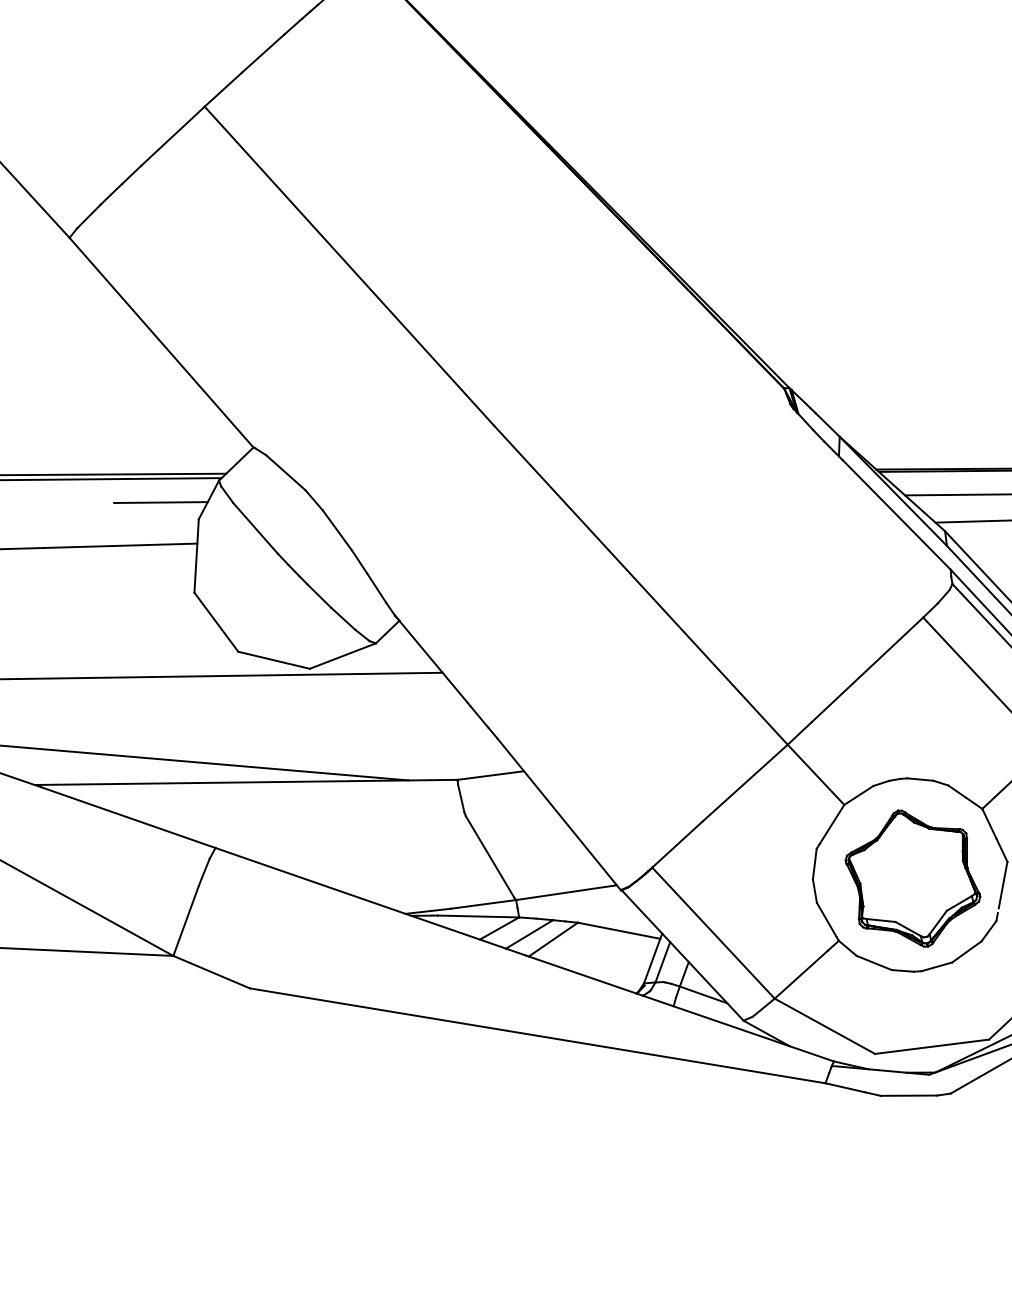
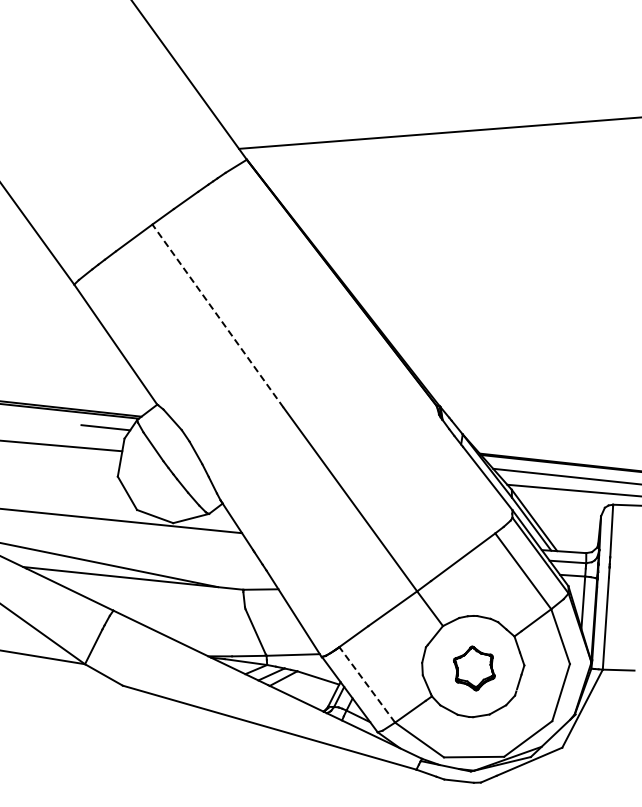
line: (350, 266) -> (218, 316), solid -> dashed
part: (913, 878) -> (474, 668), size x0.6
line: (713, 932) -> (367, 684), solid -> dashed

